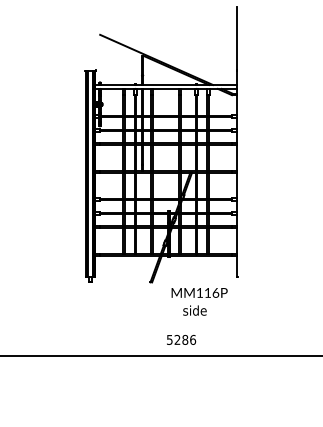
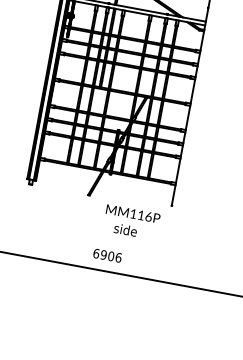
text: (177, 339) -> (103, 254), 5286 -> 6906

